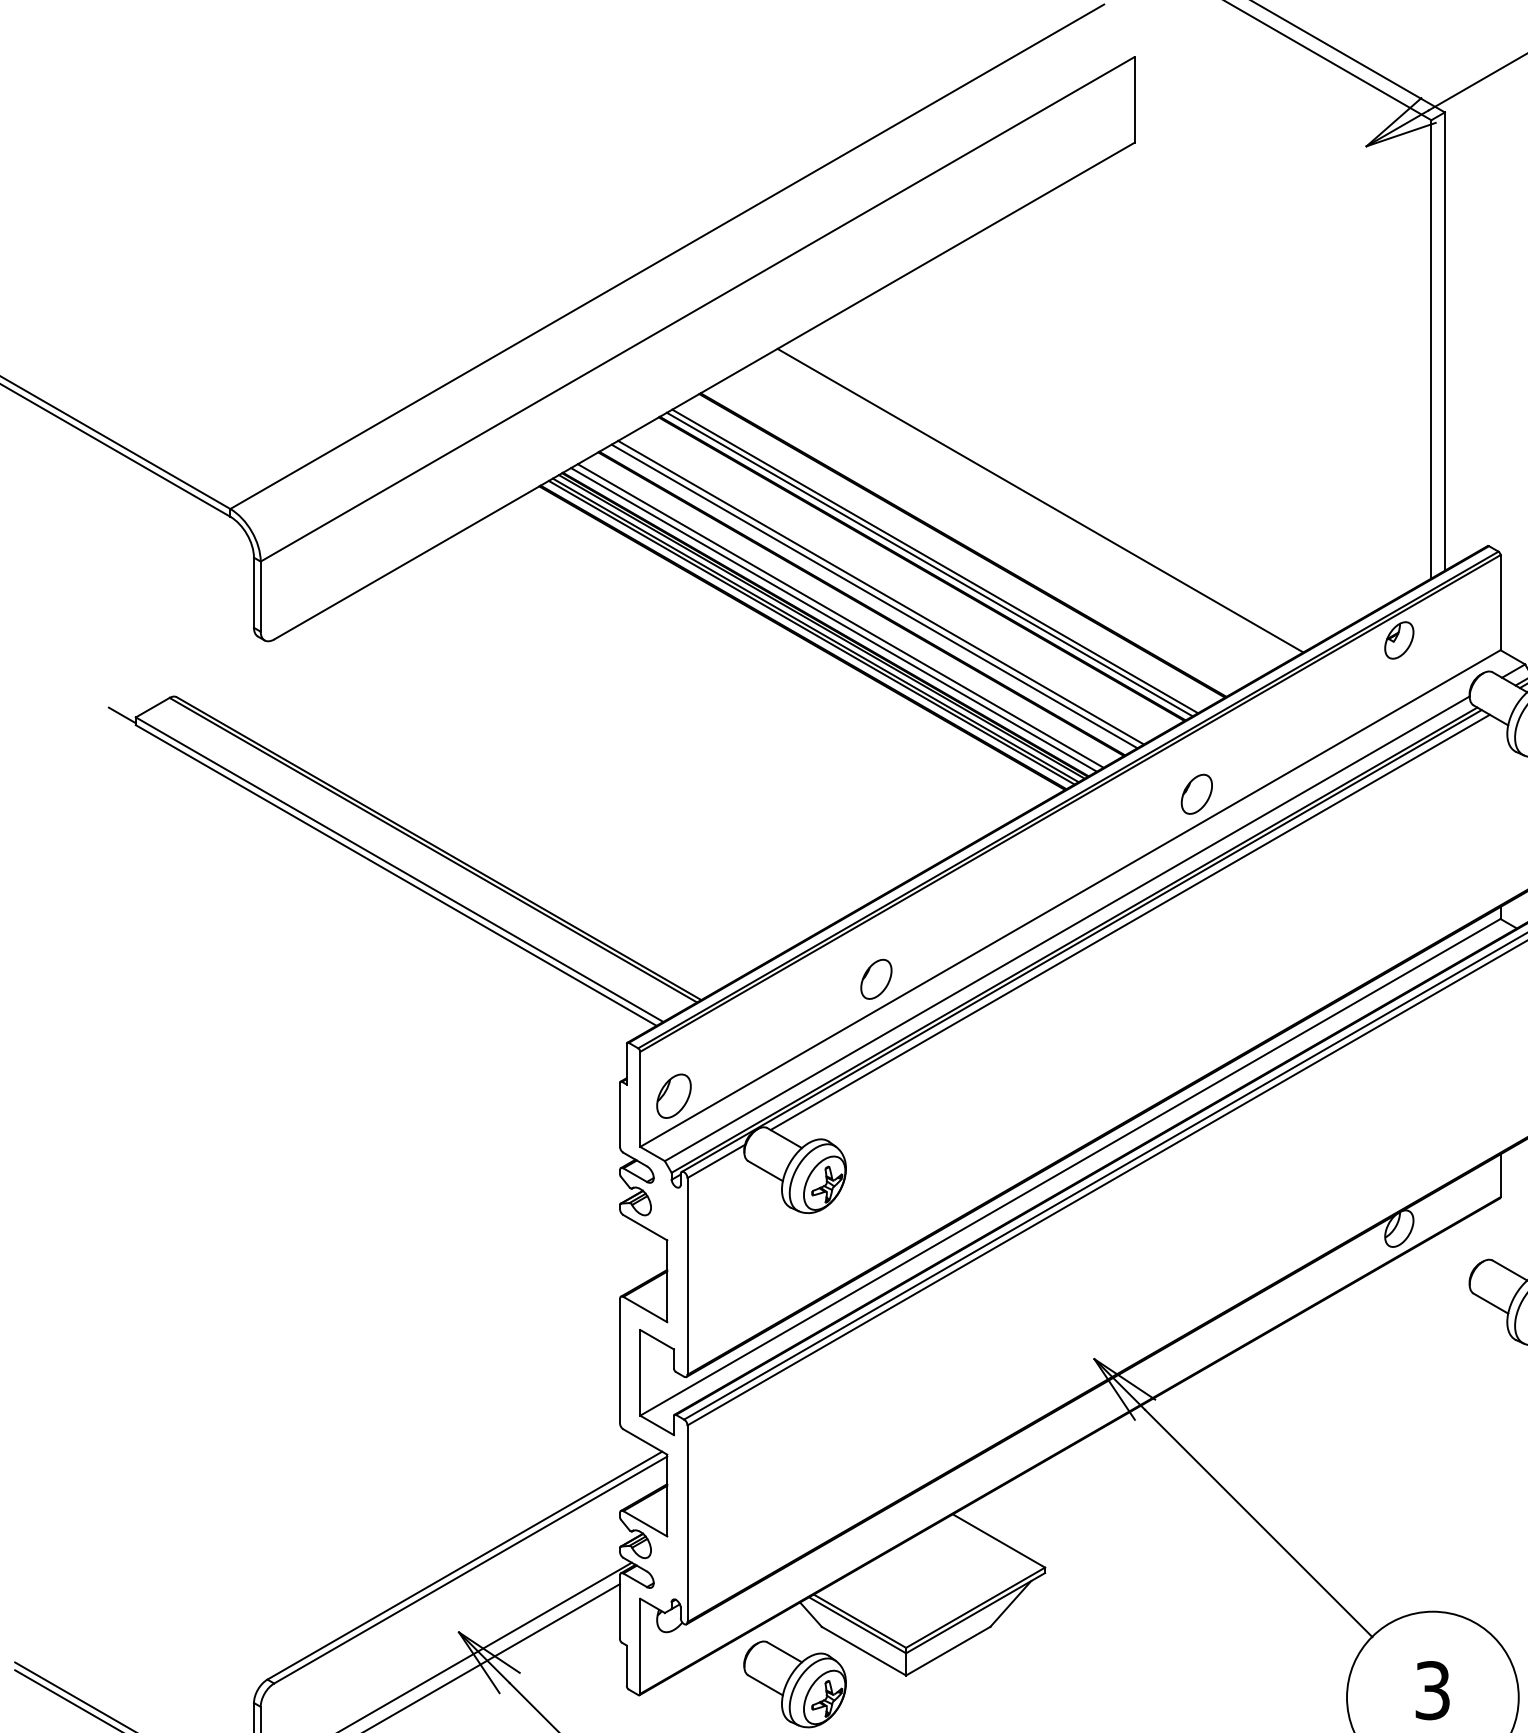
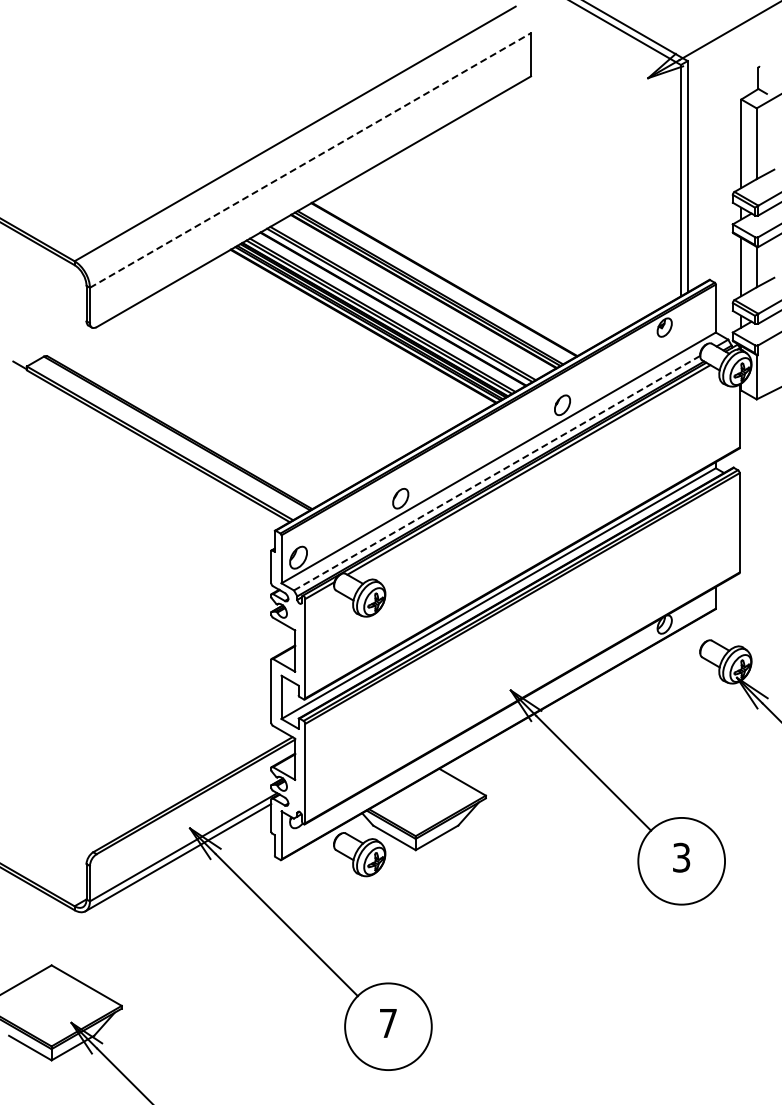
line: (697, 309) -> (310, 160), solid -> dashed
line: (1040, 499) -> (483, 256), removed
line: (1068, 929) -> (497, 473), solid -> dashed

